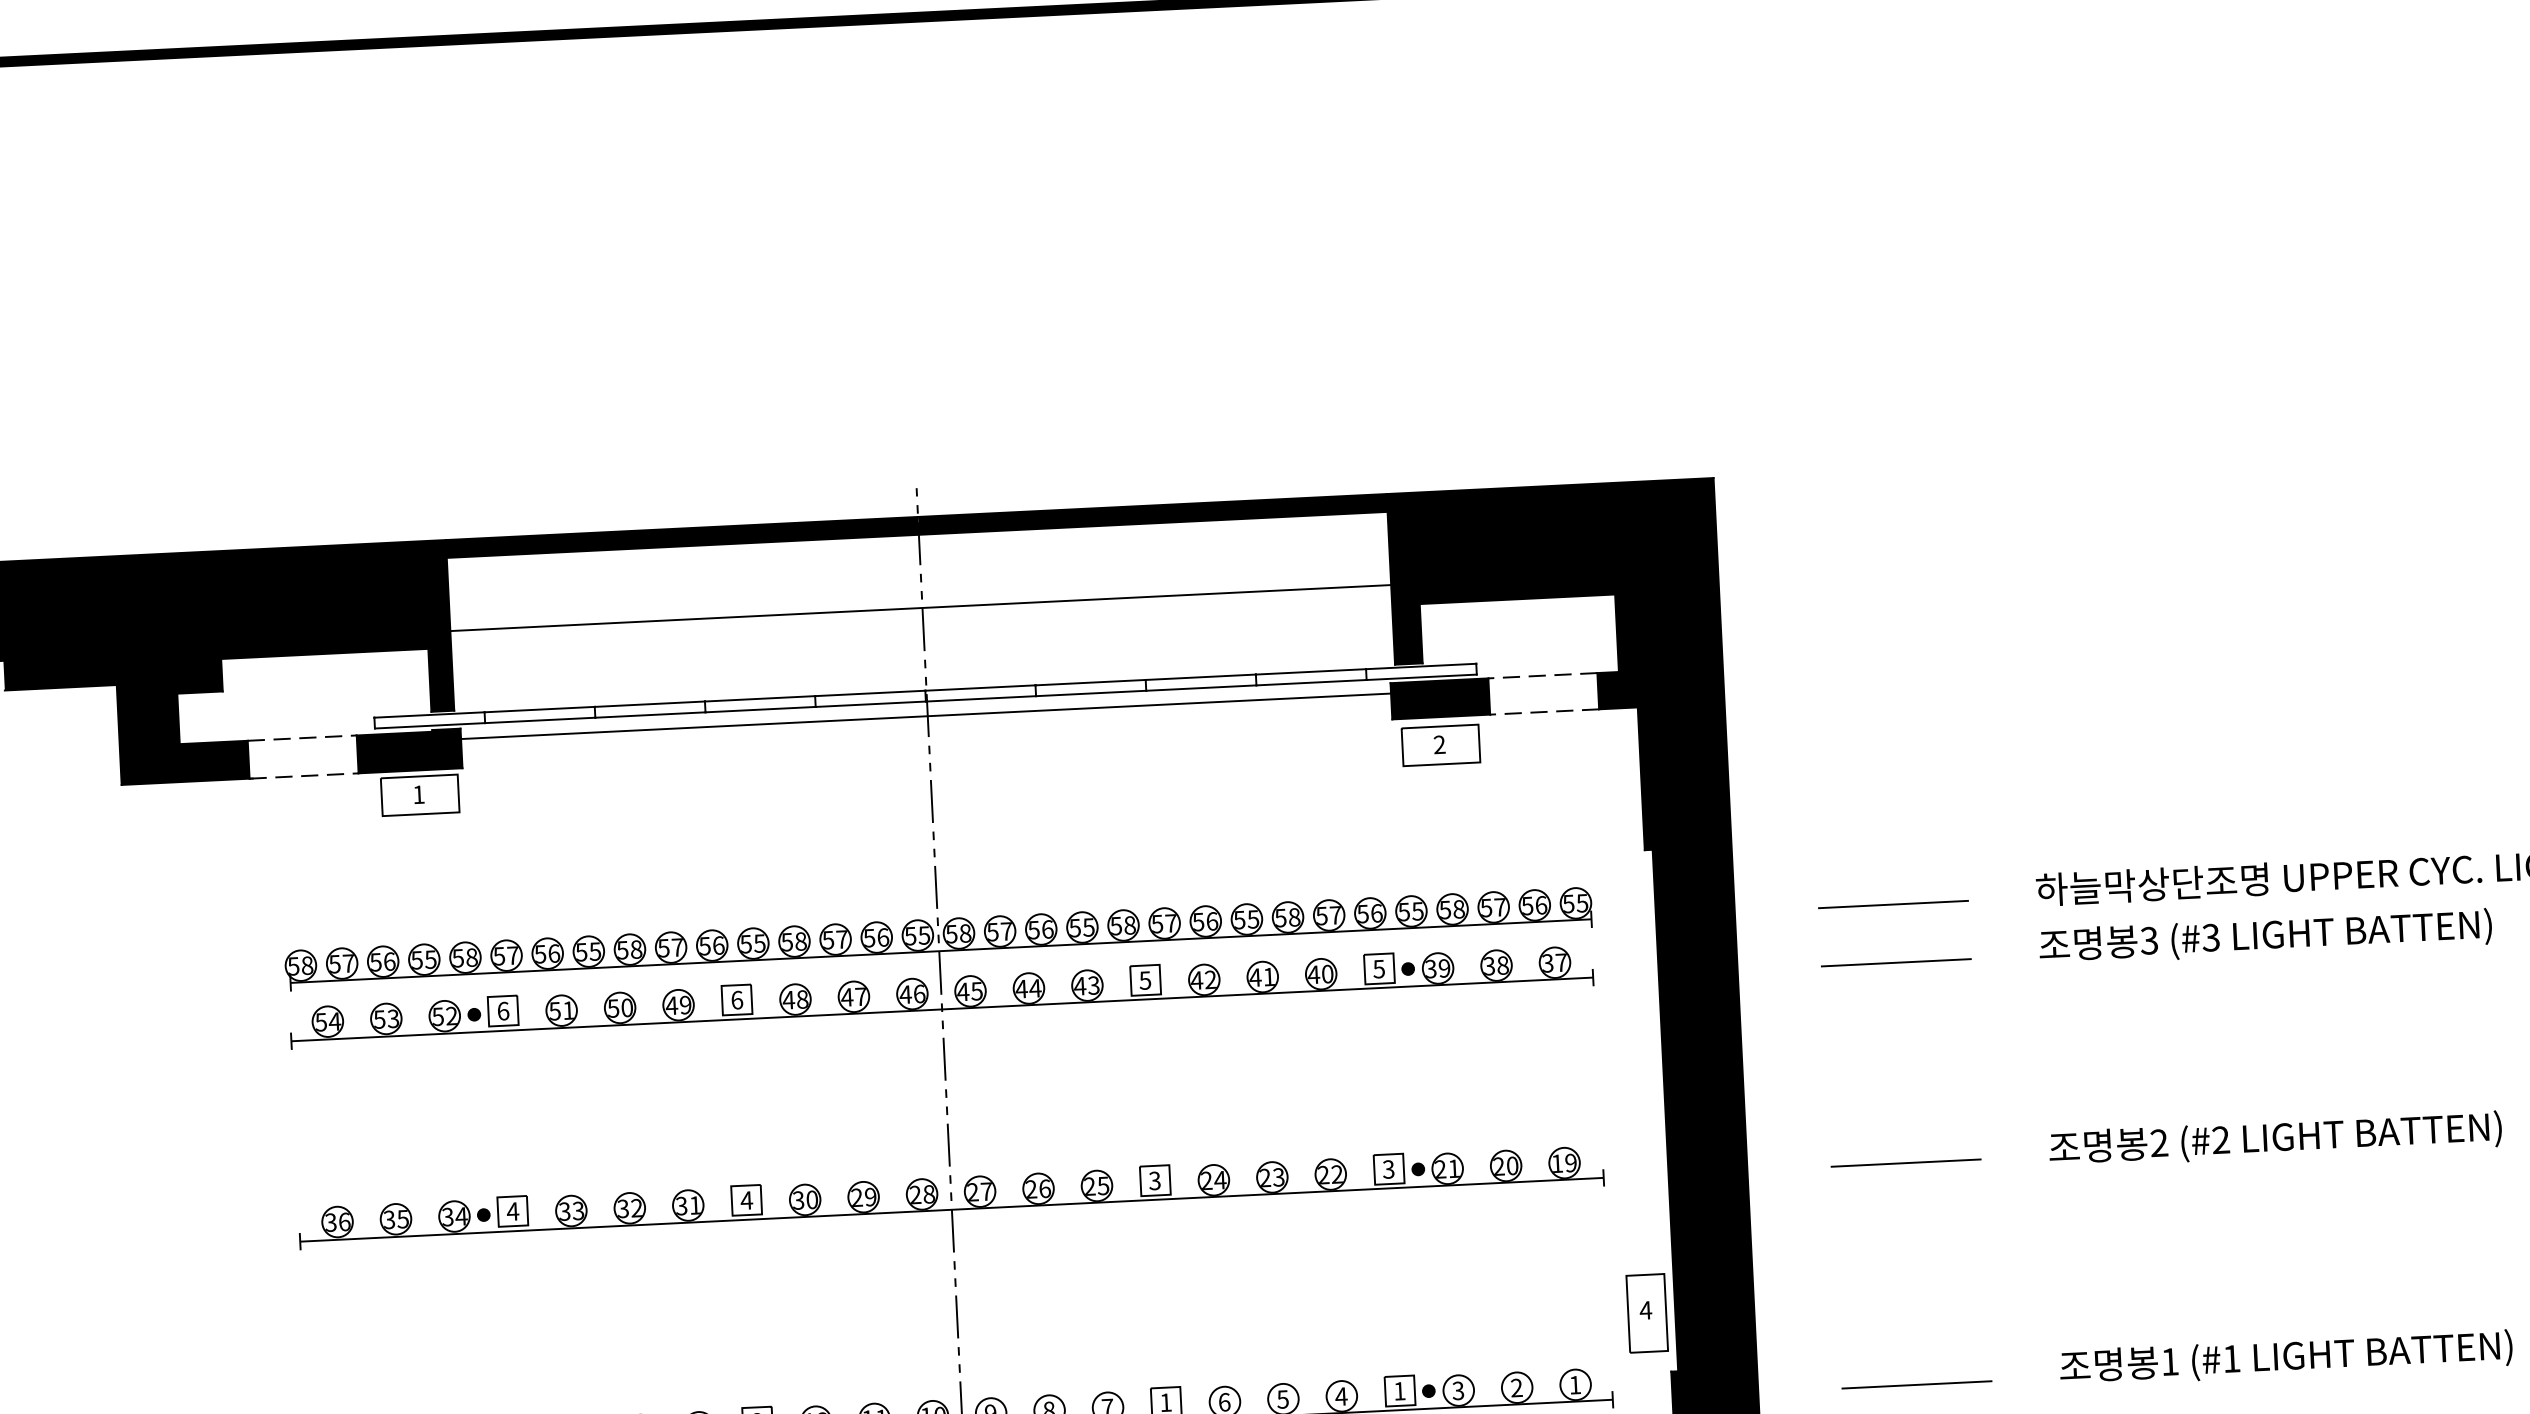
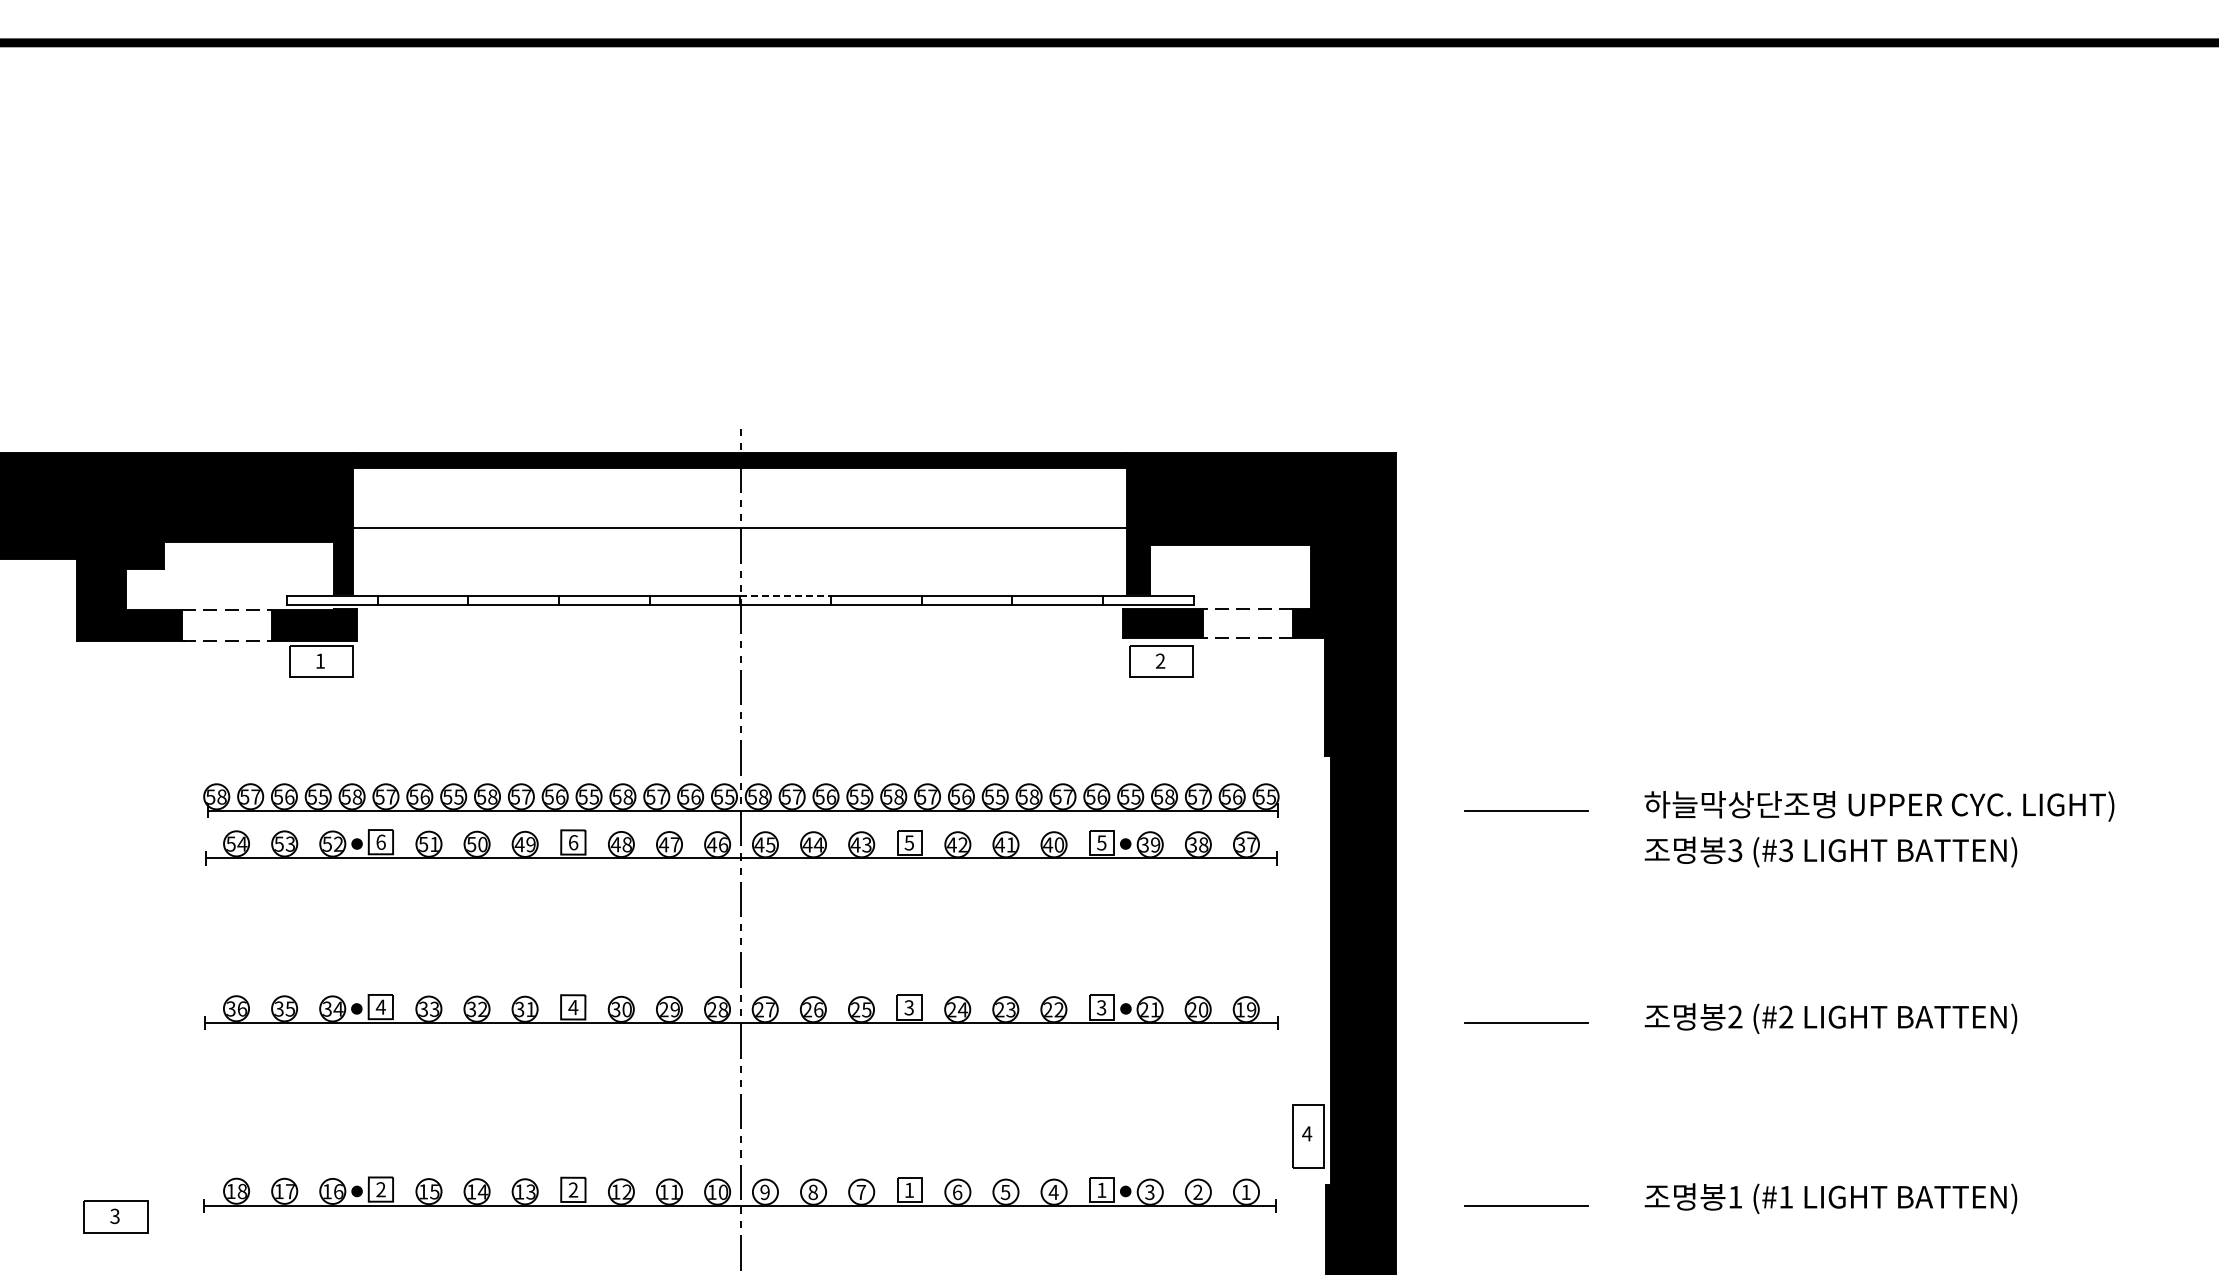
line: (981, 688) -> (786, 596), solid -> dashed
line: (925, 716) -> (739, 617), removed
line: (1896, 962) -> (1526, 858), removed

